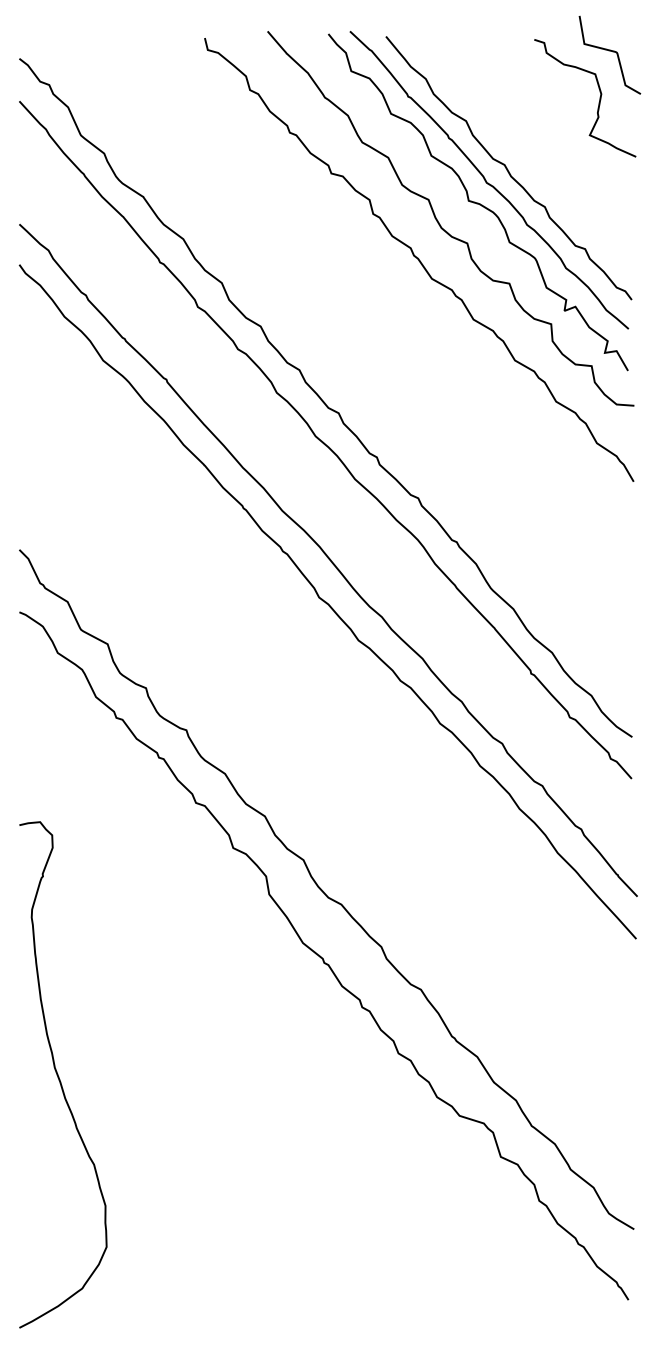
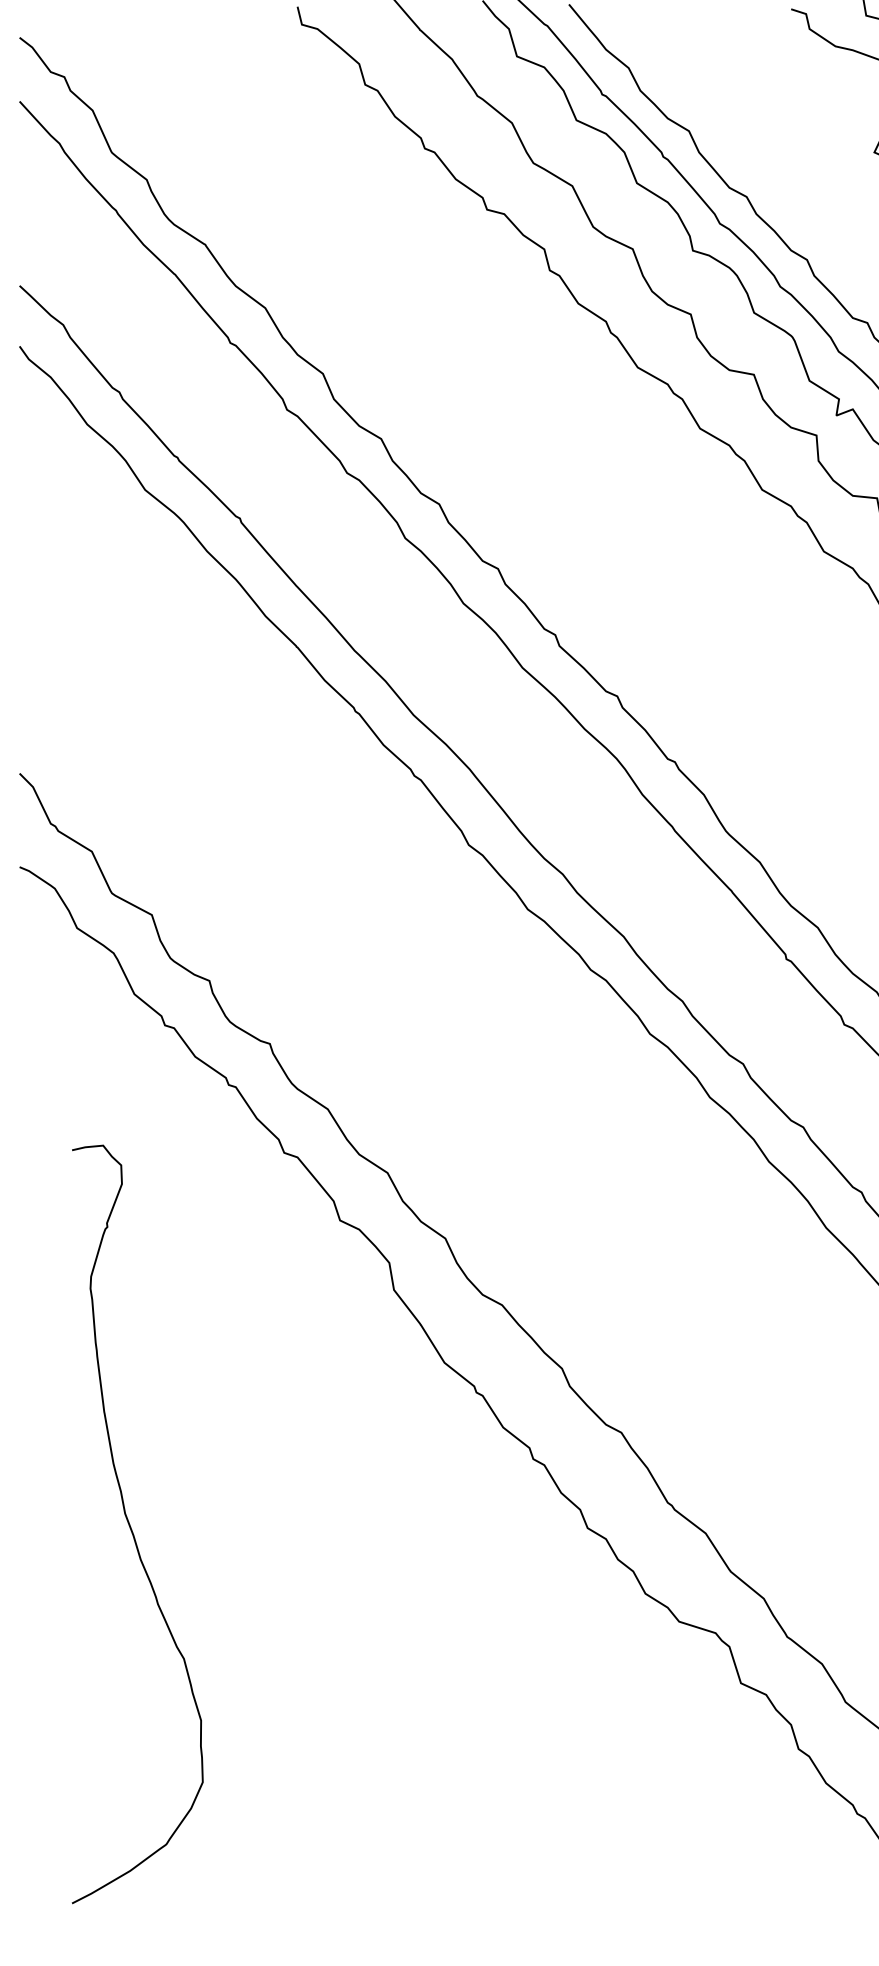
curve: (59, 1076) -> (132, 1526), moved

